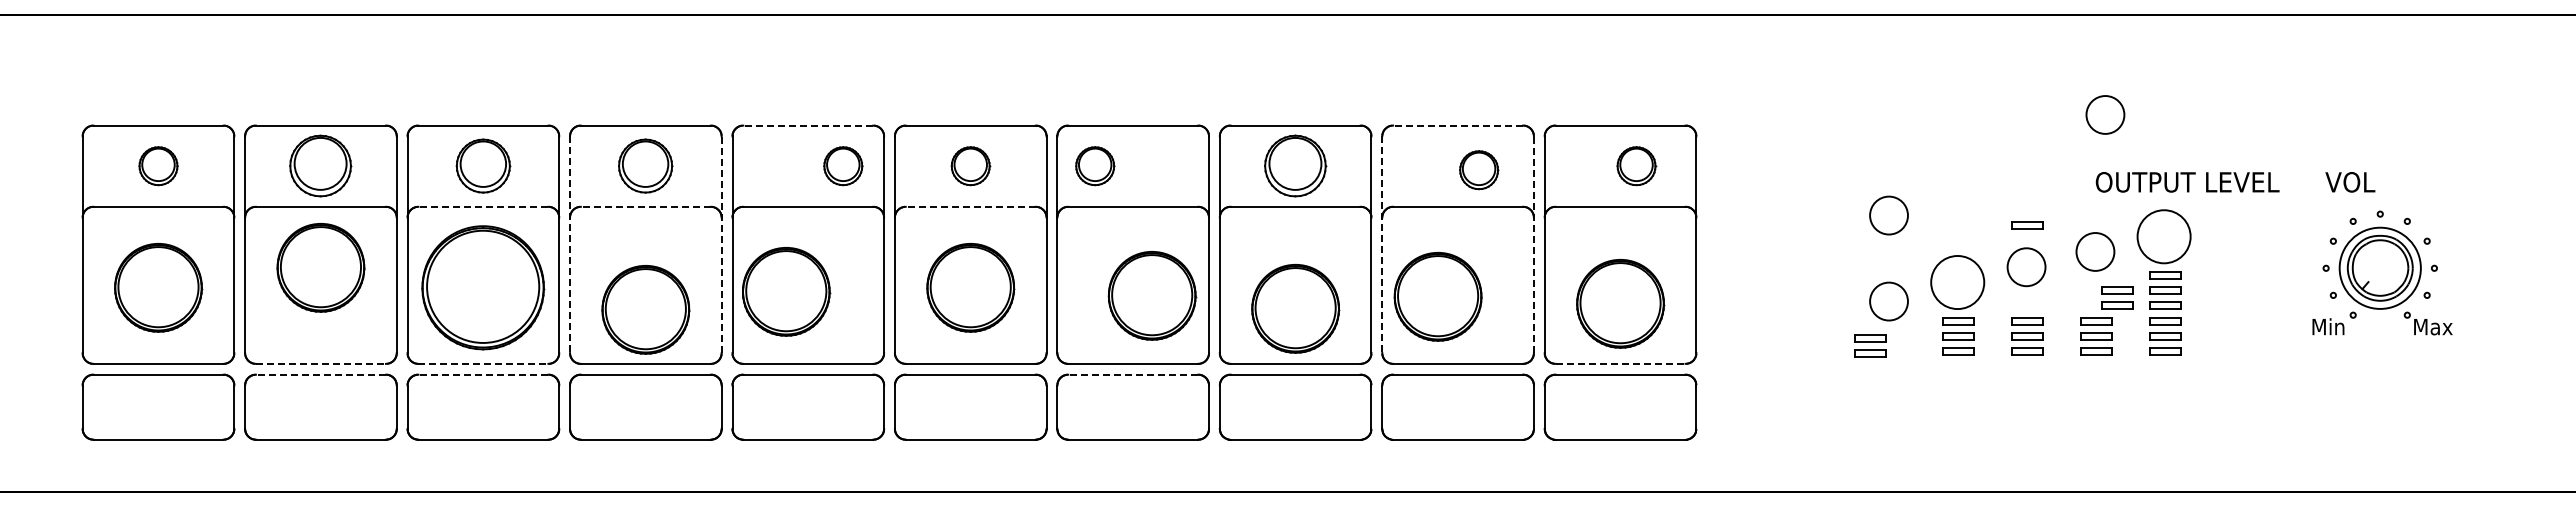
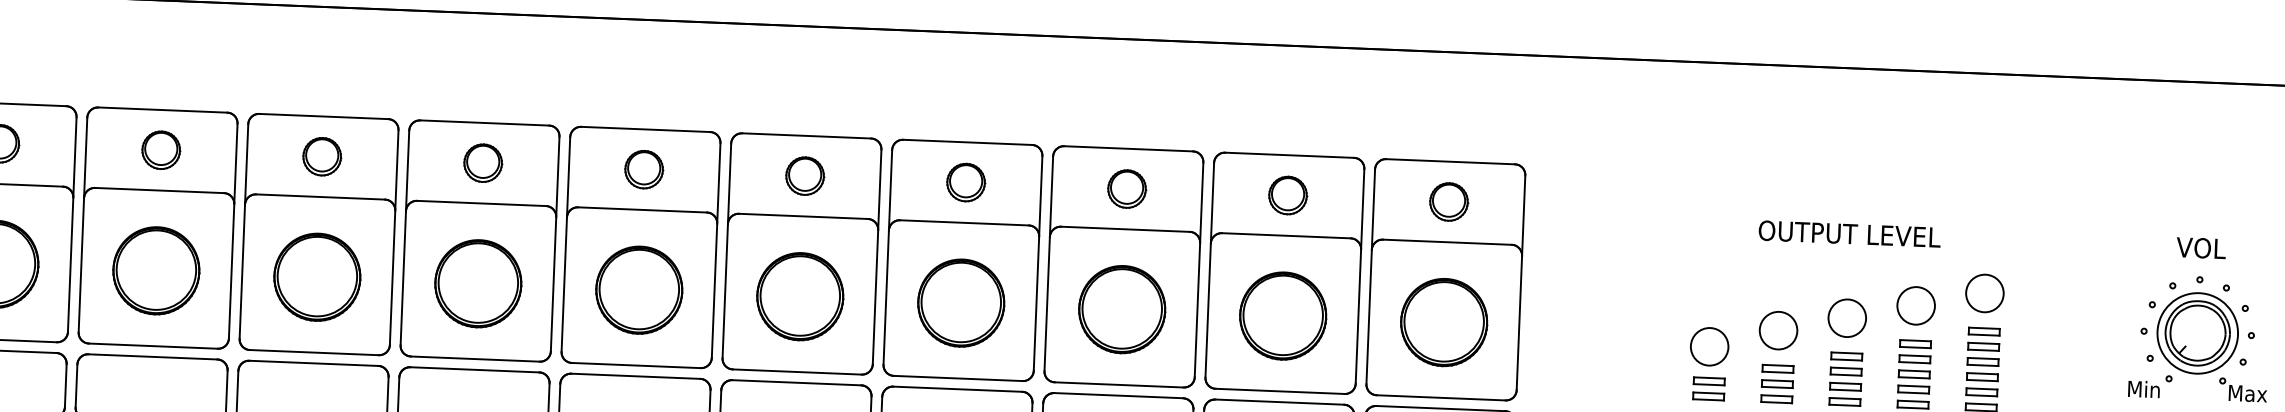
circle: (2105, 114) -> (1931, 170), removed
line: (808, 125) -> (645, 129), dashed -> solid
line: (1458, 125) -> (1290, 155), dashed -> solid
part: (321, 166) -> (161, 150), size x0.62
part: (483, 166) -> (322, 157), size x0.71
part: (646, 166) -> (483, 163), size x0.71
part: (843, 166) -> (644, 169), moved
part: (1095, 166) -> (966, 182), moved
part: (1295, 166) -> (1126, 189), size x0.62
part: (1636, 166) -> (1448, 202), moved
part: (1479, 170) -> (1288, 195), moved
text: (2187, 182) -> (1849, 234), moved
text: (2350, 182) -> (2201, 248), moved
line: (483, 206) -> (320, 196), dashed -> solid
line: (645, 206) -> (481, 203), dashed -> solid
line: (970, 206) -> (803, 216), dashed -> solid
circle: (1888, 215) -> (1712, 261), removed
part: (2027, 225) -> (1846, 356), moved
circle: (2164, 236) -> (1985, 293), size x0.71
line: (721, 244) -> (555, 243), dashed -> solid
line: (1533, 244) -> (1359, 276), dashed -> solid
line: (570, 245) -> (405, 238), dashed -> solid
line: (1382, 245) -> (1209, 271), dashed -> solid
part: (320, 267) -> (155, 270), moved
circle: (1957, 282) -> (1778, 330), size x0.71
part: (483, 287) -> (317, 276), size x0.71
part: (786, 291) -> (639, 289), moved
part: (1152, 295) -> (961, 302), moved
part: (1437, 296) -> (1282, 315), moved
part: (2117, 297) -> (1915, 351), moved
part: (1620, 303) -> (1444, 322), moved
part: (1295, 308) -> (1122, 309), moved
part: (645, 309) -> (478, 283), moved
part: (1870, 345) -> (1709, 388), moved
line: (320, 363) -> (152, 345), dashed -> solid
line: (483, 363) -> (314, 352), dashed -> solid
line: (1620, 363) -> (1441, 397), dashed -> solid
line: (320, 374) -> (152, 356), dashed -> solid
line: (483, 374) -> (314, 363), dashed -> solid
line: (1133, 374) -> (958, 389), dashed -> solid

